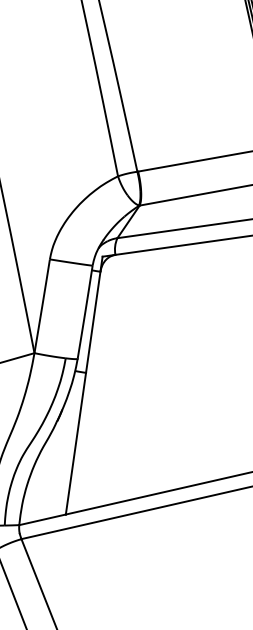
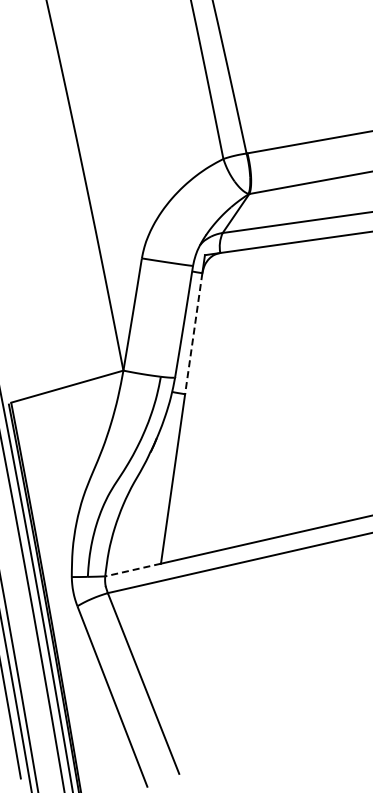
line: (93, 322) -> (193, 334), solid -> dashed
line: (42, 520) -> (133, 570), solid -> dashed

